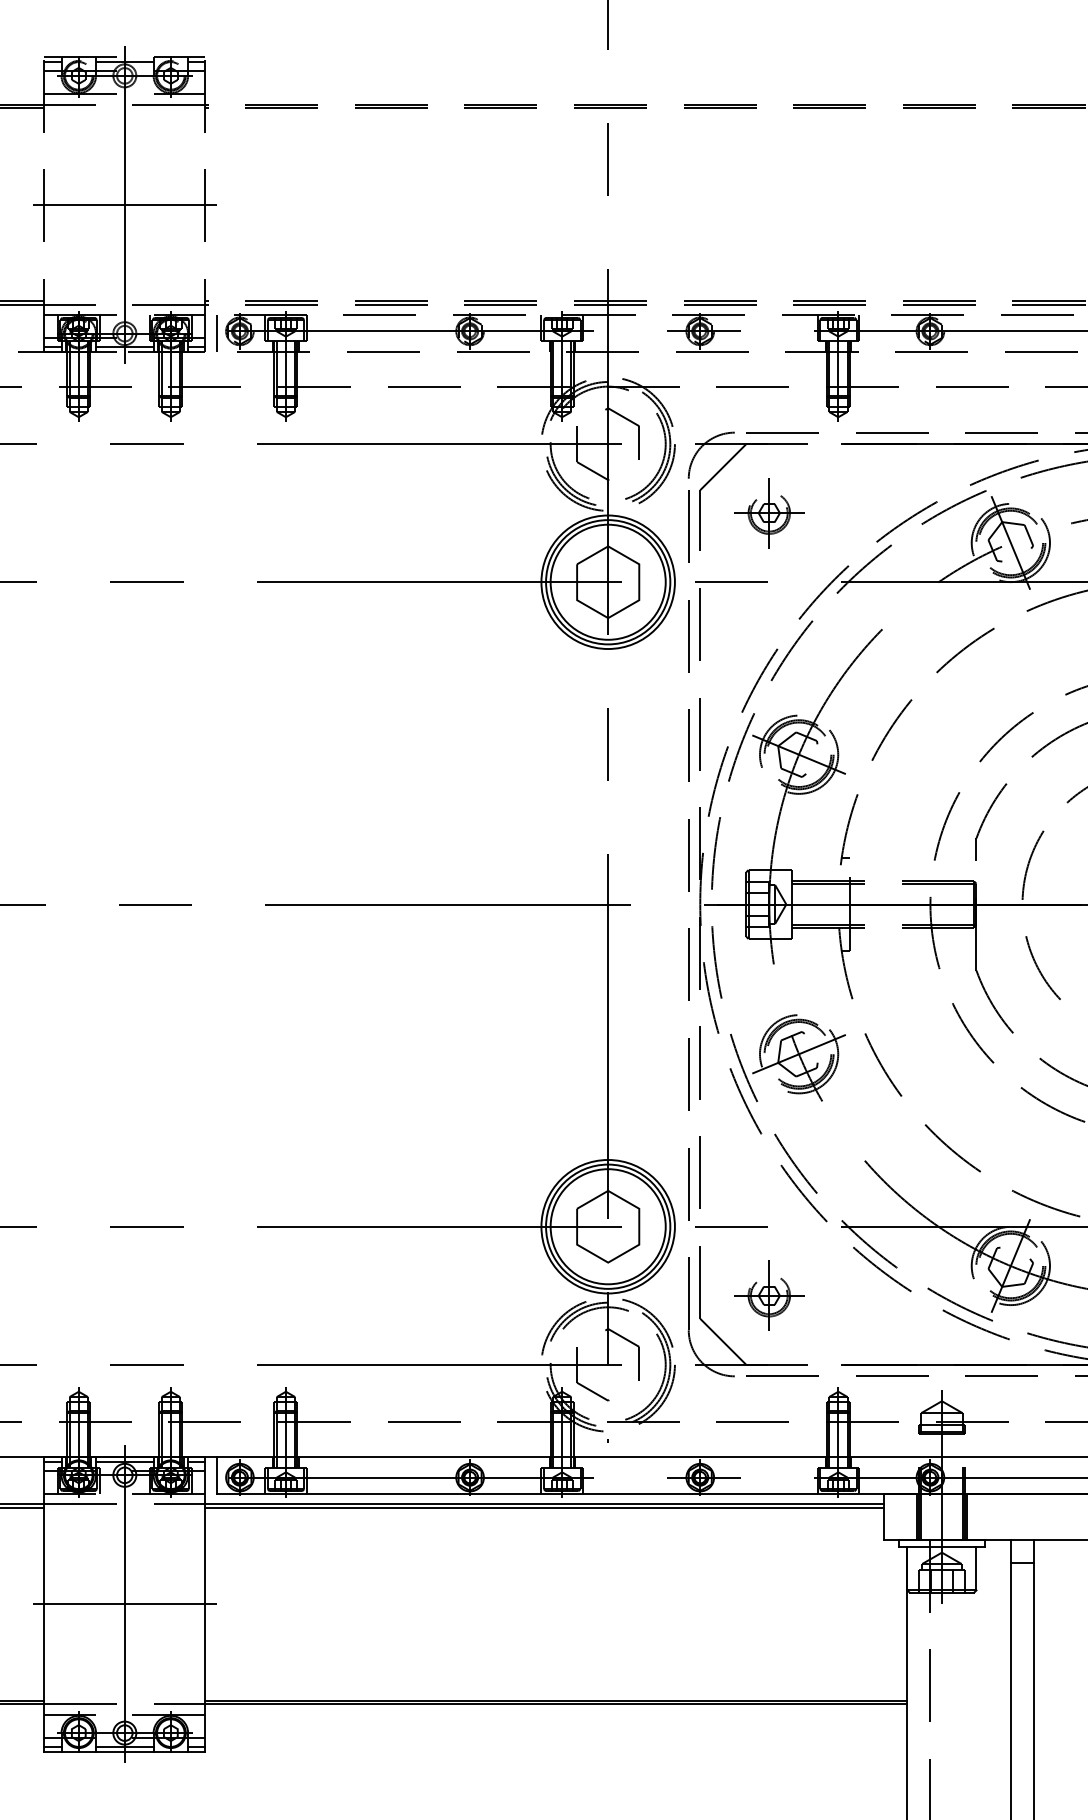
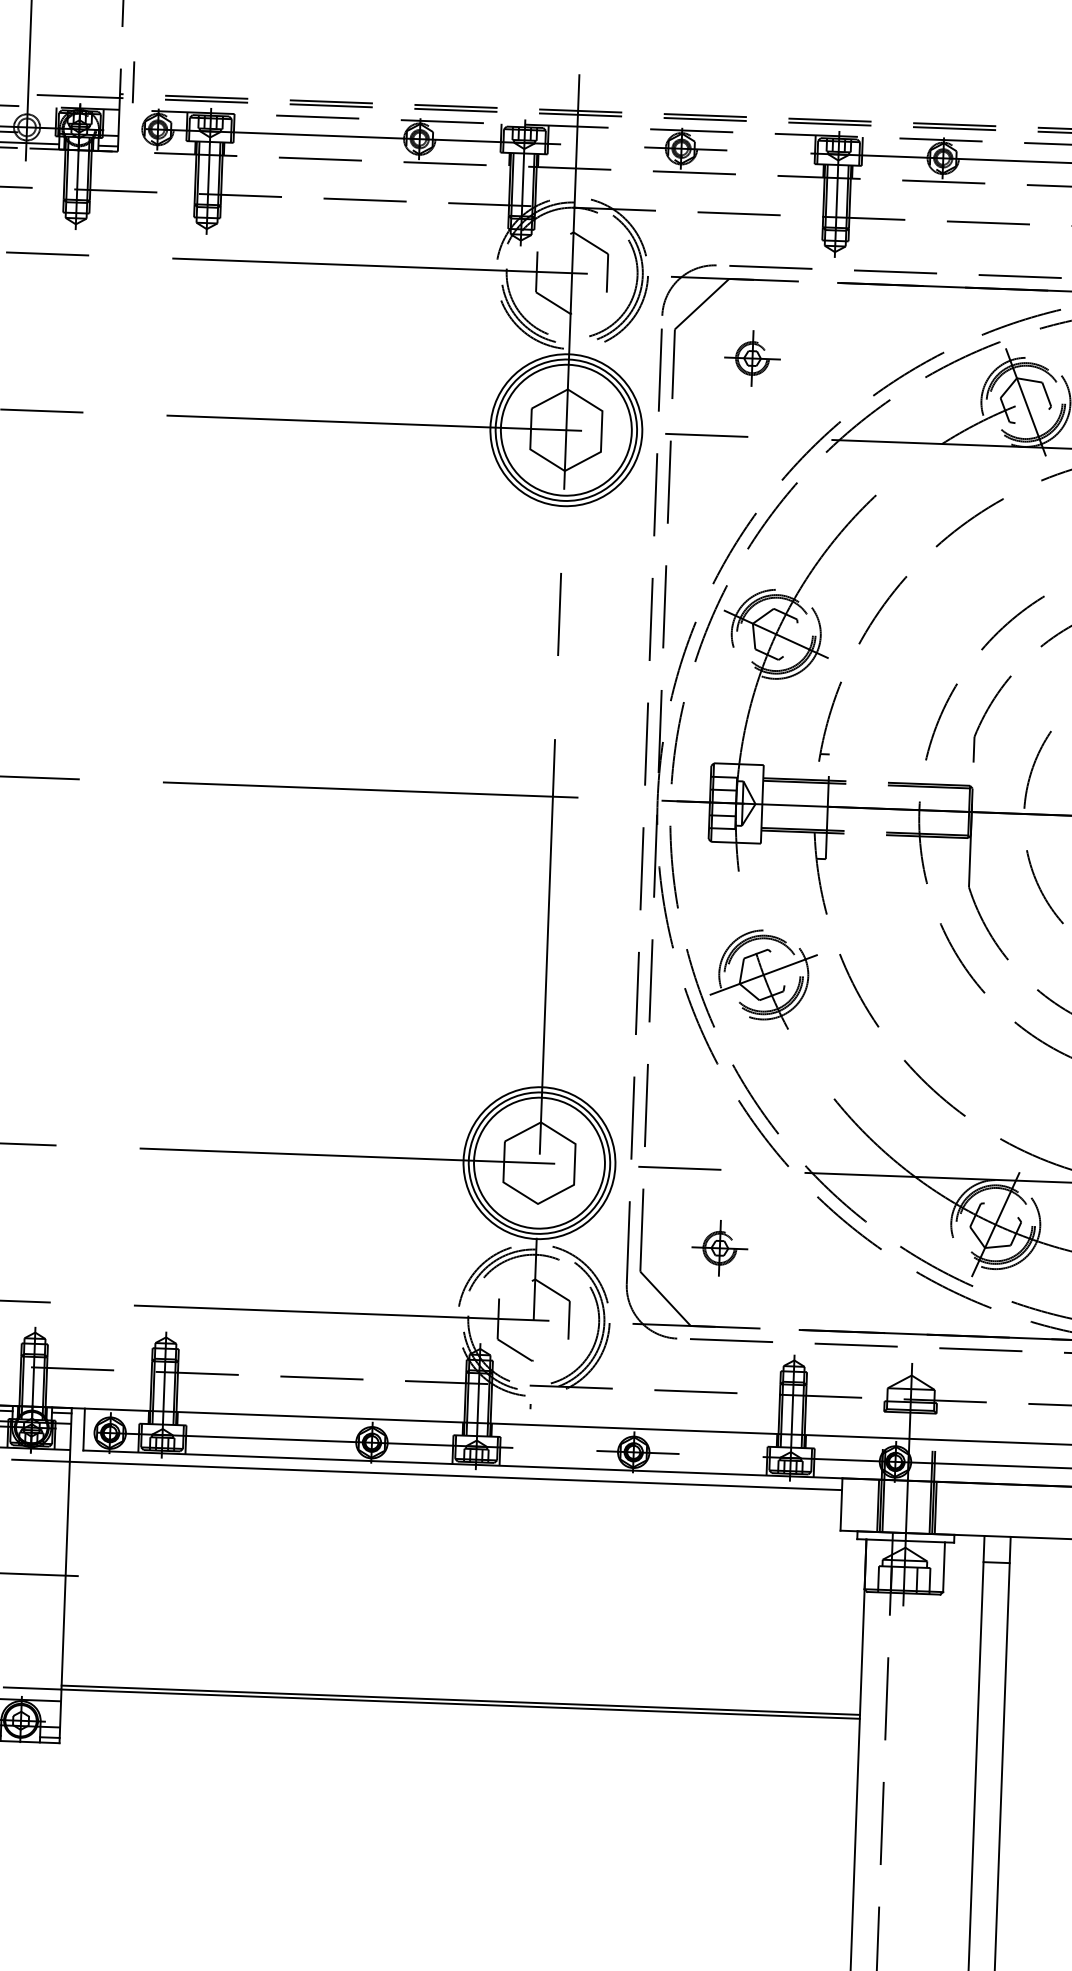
line: (216, 333) -> (133, 82), moved
part: (769, 513) -> (752, 358), size x0.7
part: (769, 1295) -> (720, 1248), size x0.7
line: (544, 1507) -> (455, 1479), removed

